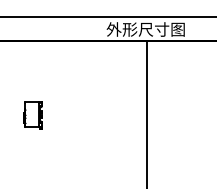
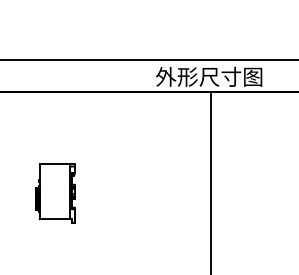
part: (32, 115) -> (55, 193), size x1.6

